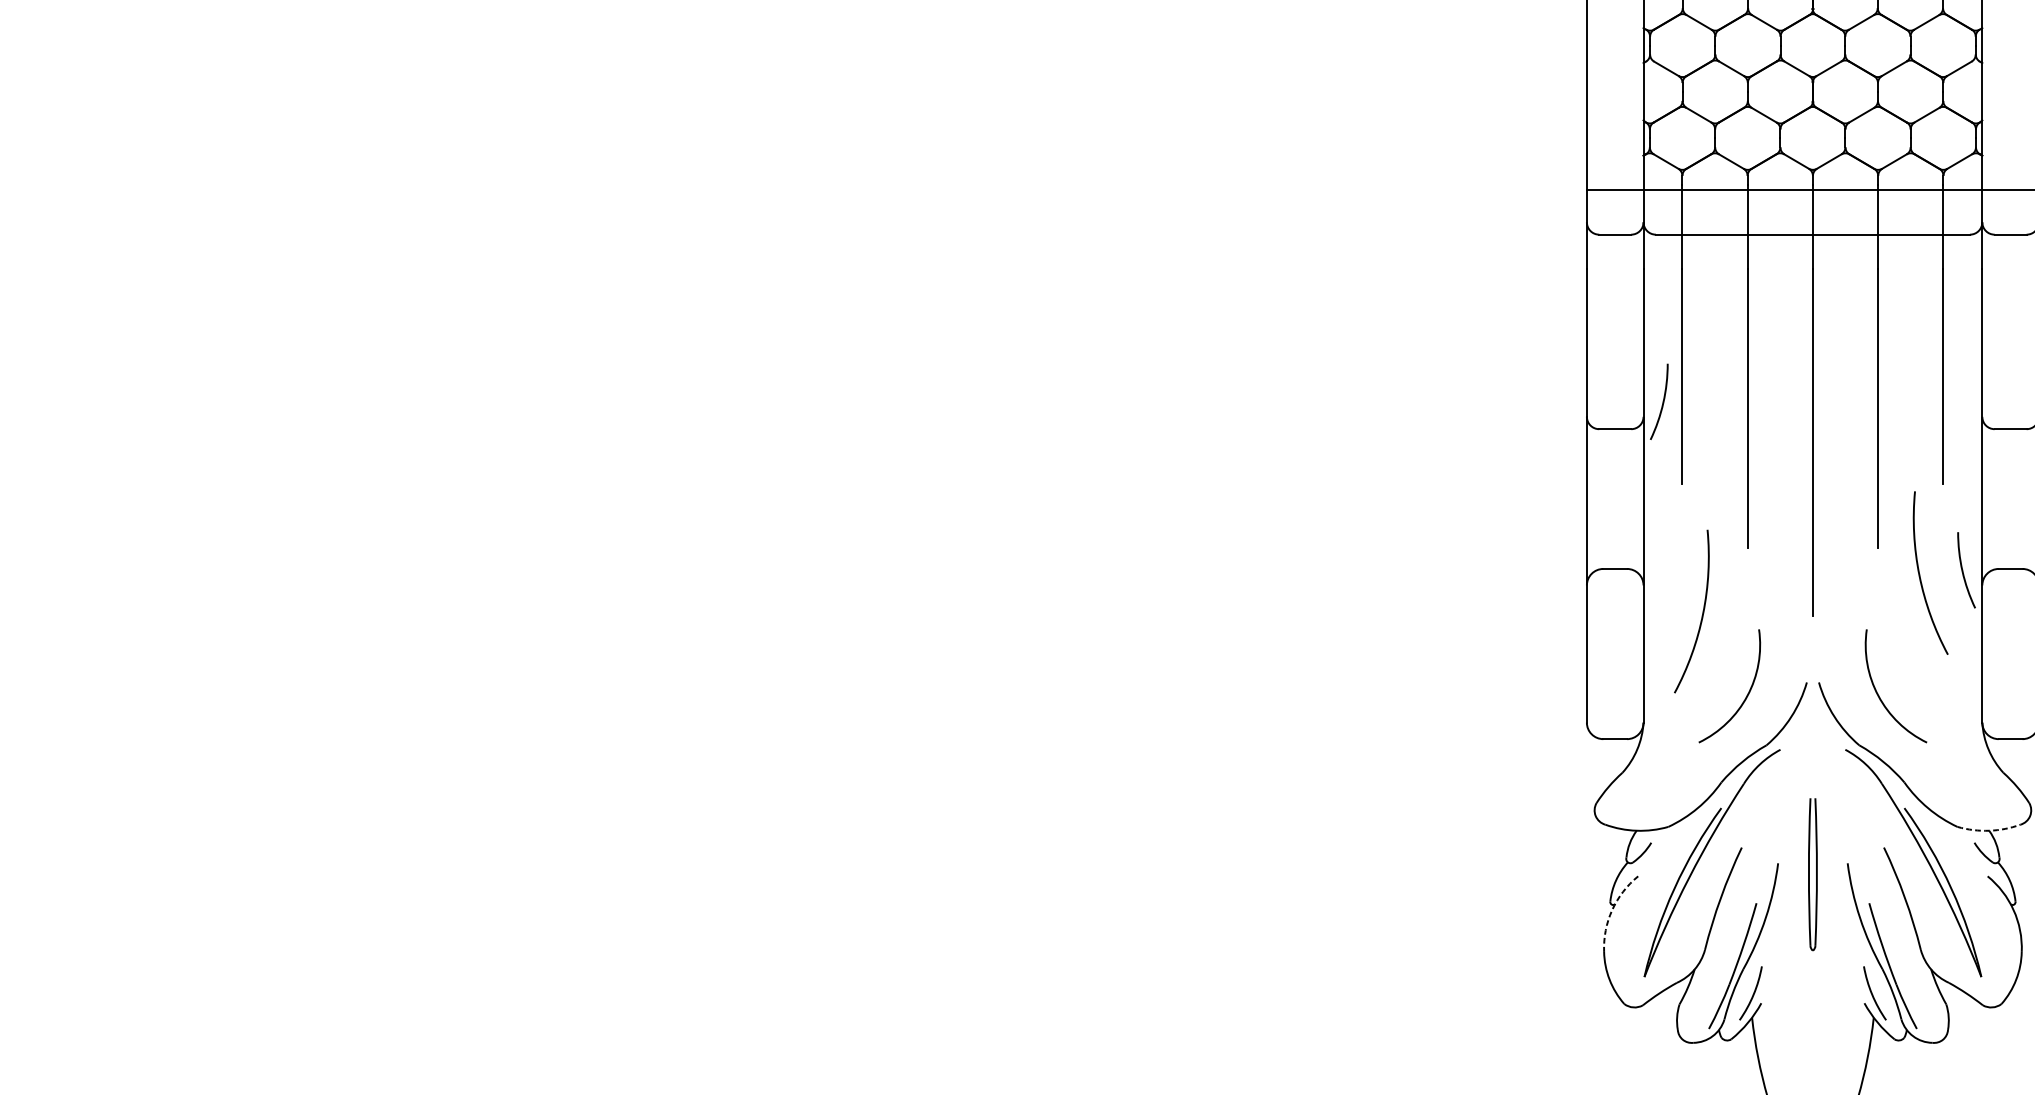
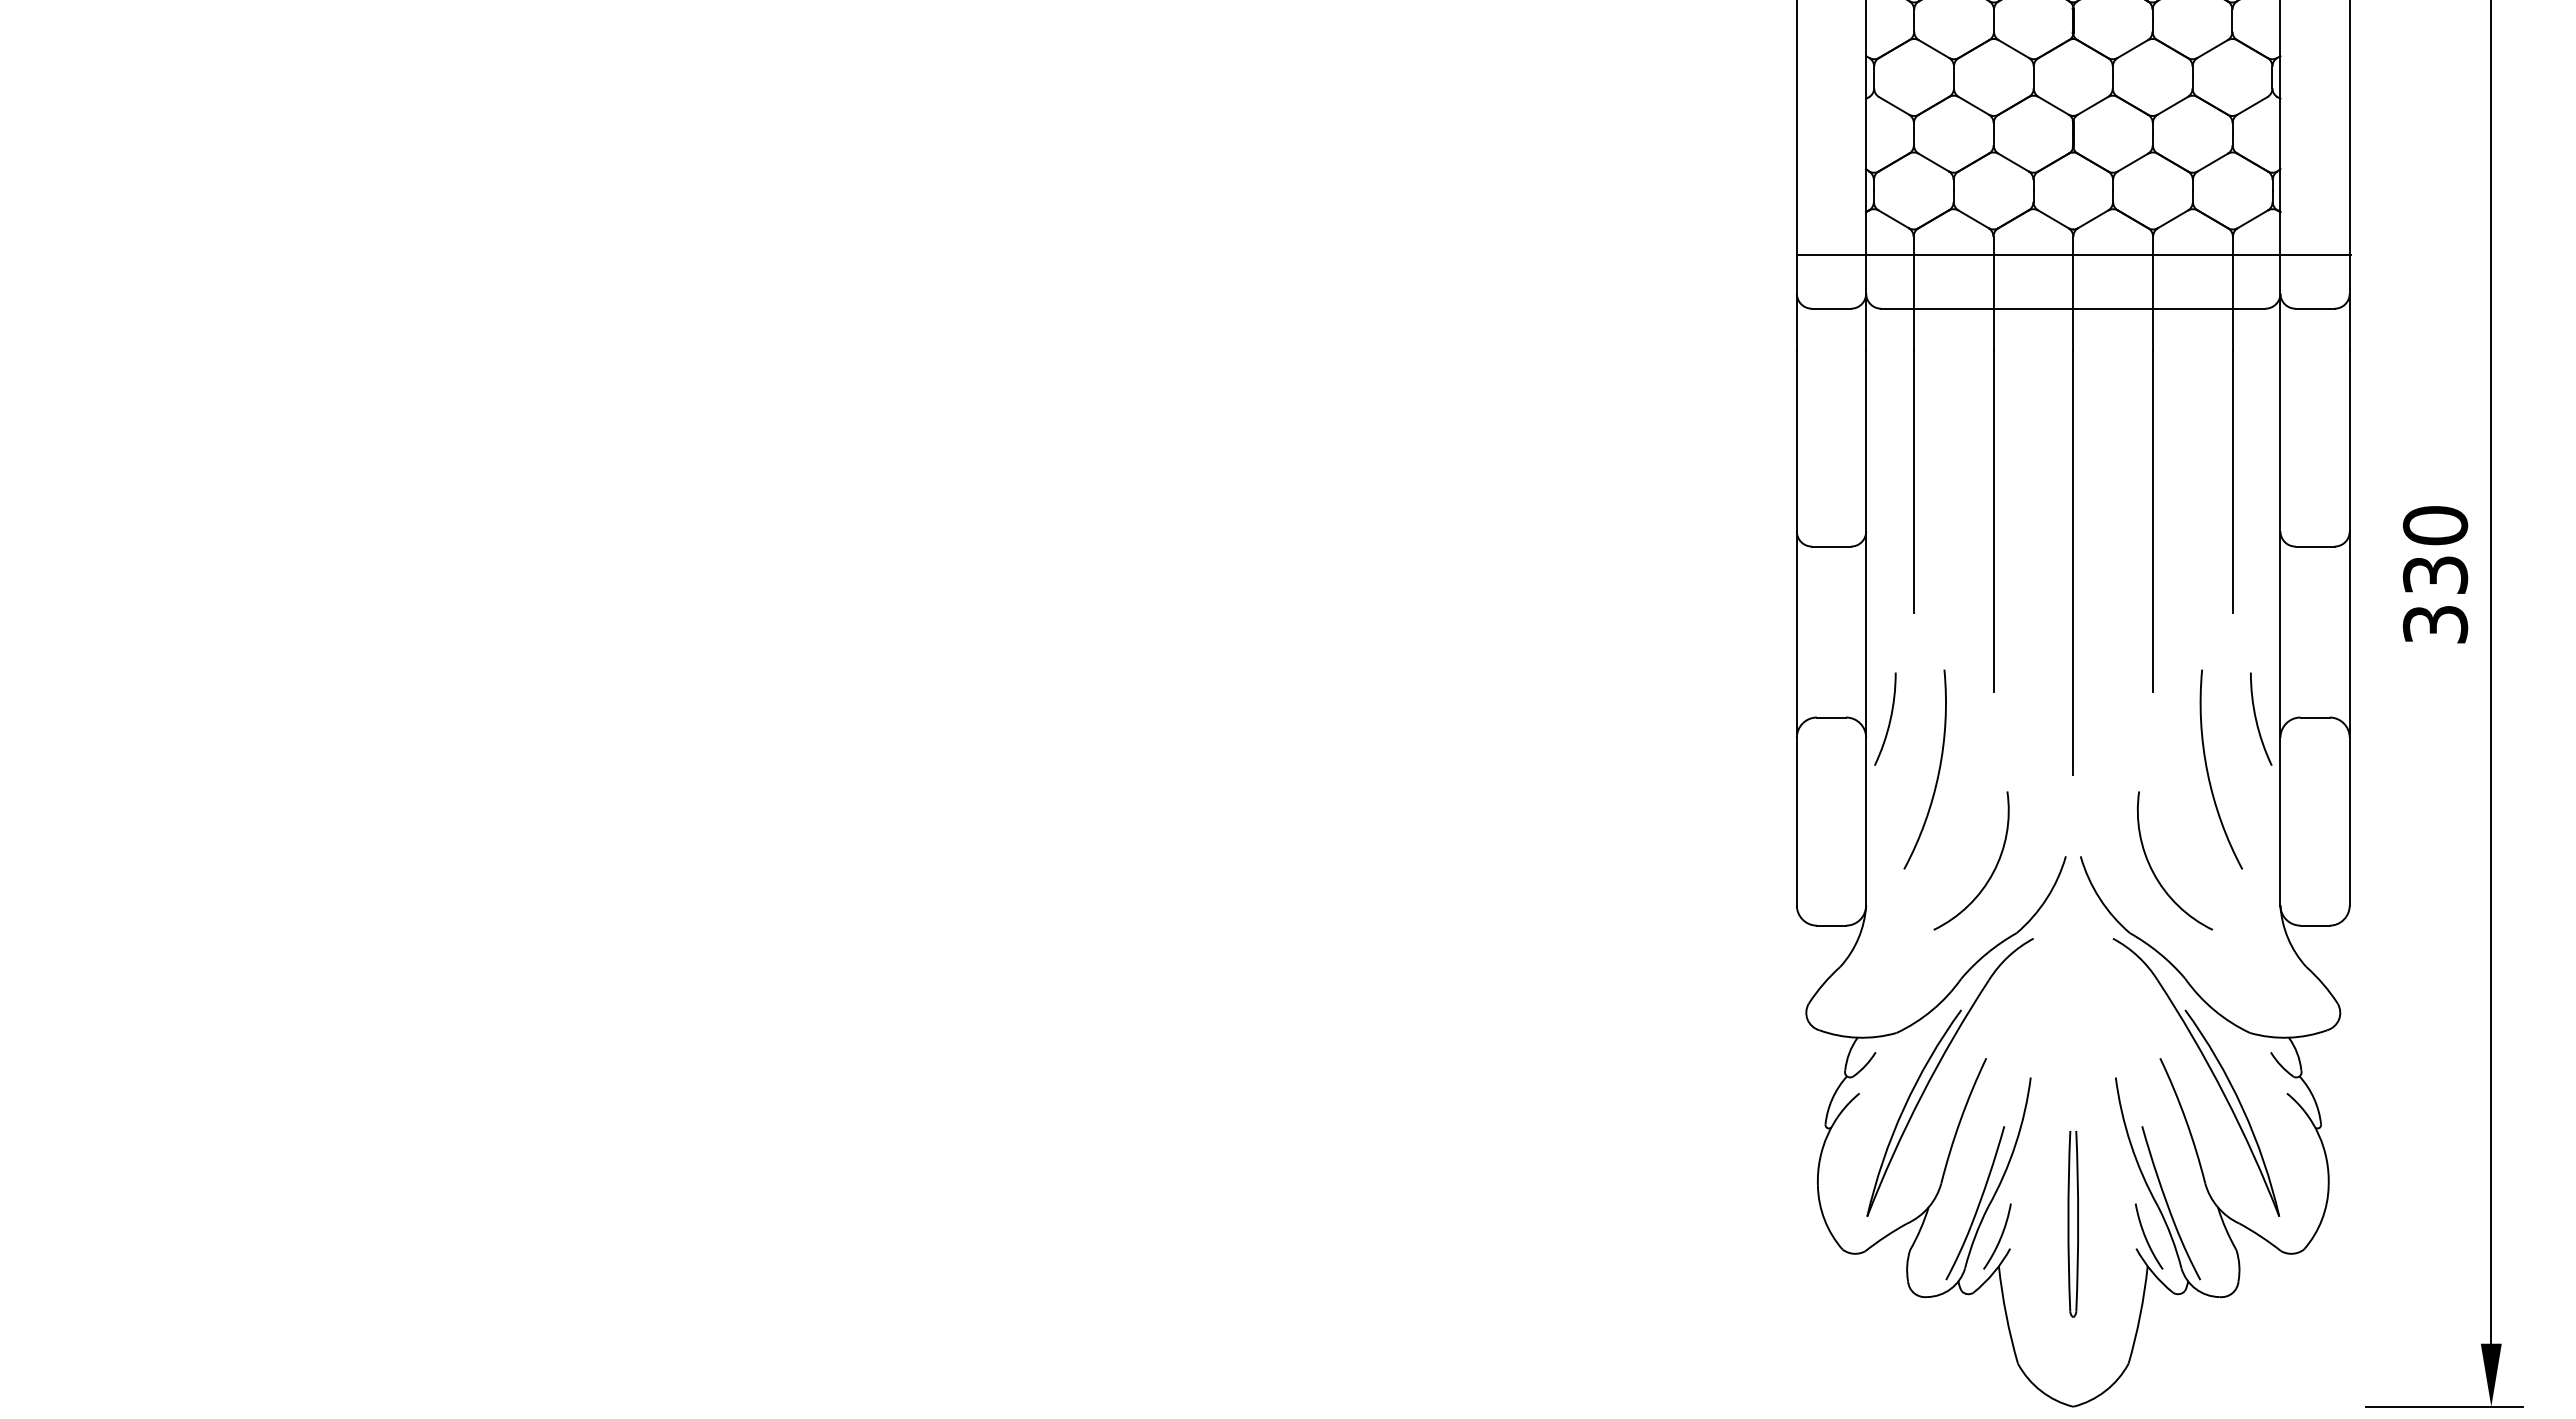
arc: (1662, 401) -> (1889, 718), moved
arc: (1920, 573) -> (2208, 770), moved
arc: (1988, 830) -> (2288, 1037), dashed -> solid
part: (1812, 874) -> (2072, 1224), moved
arc: (1611, 909) -> (1827, 1134), dashed -> solid

